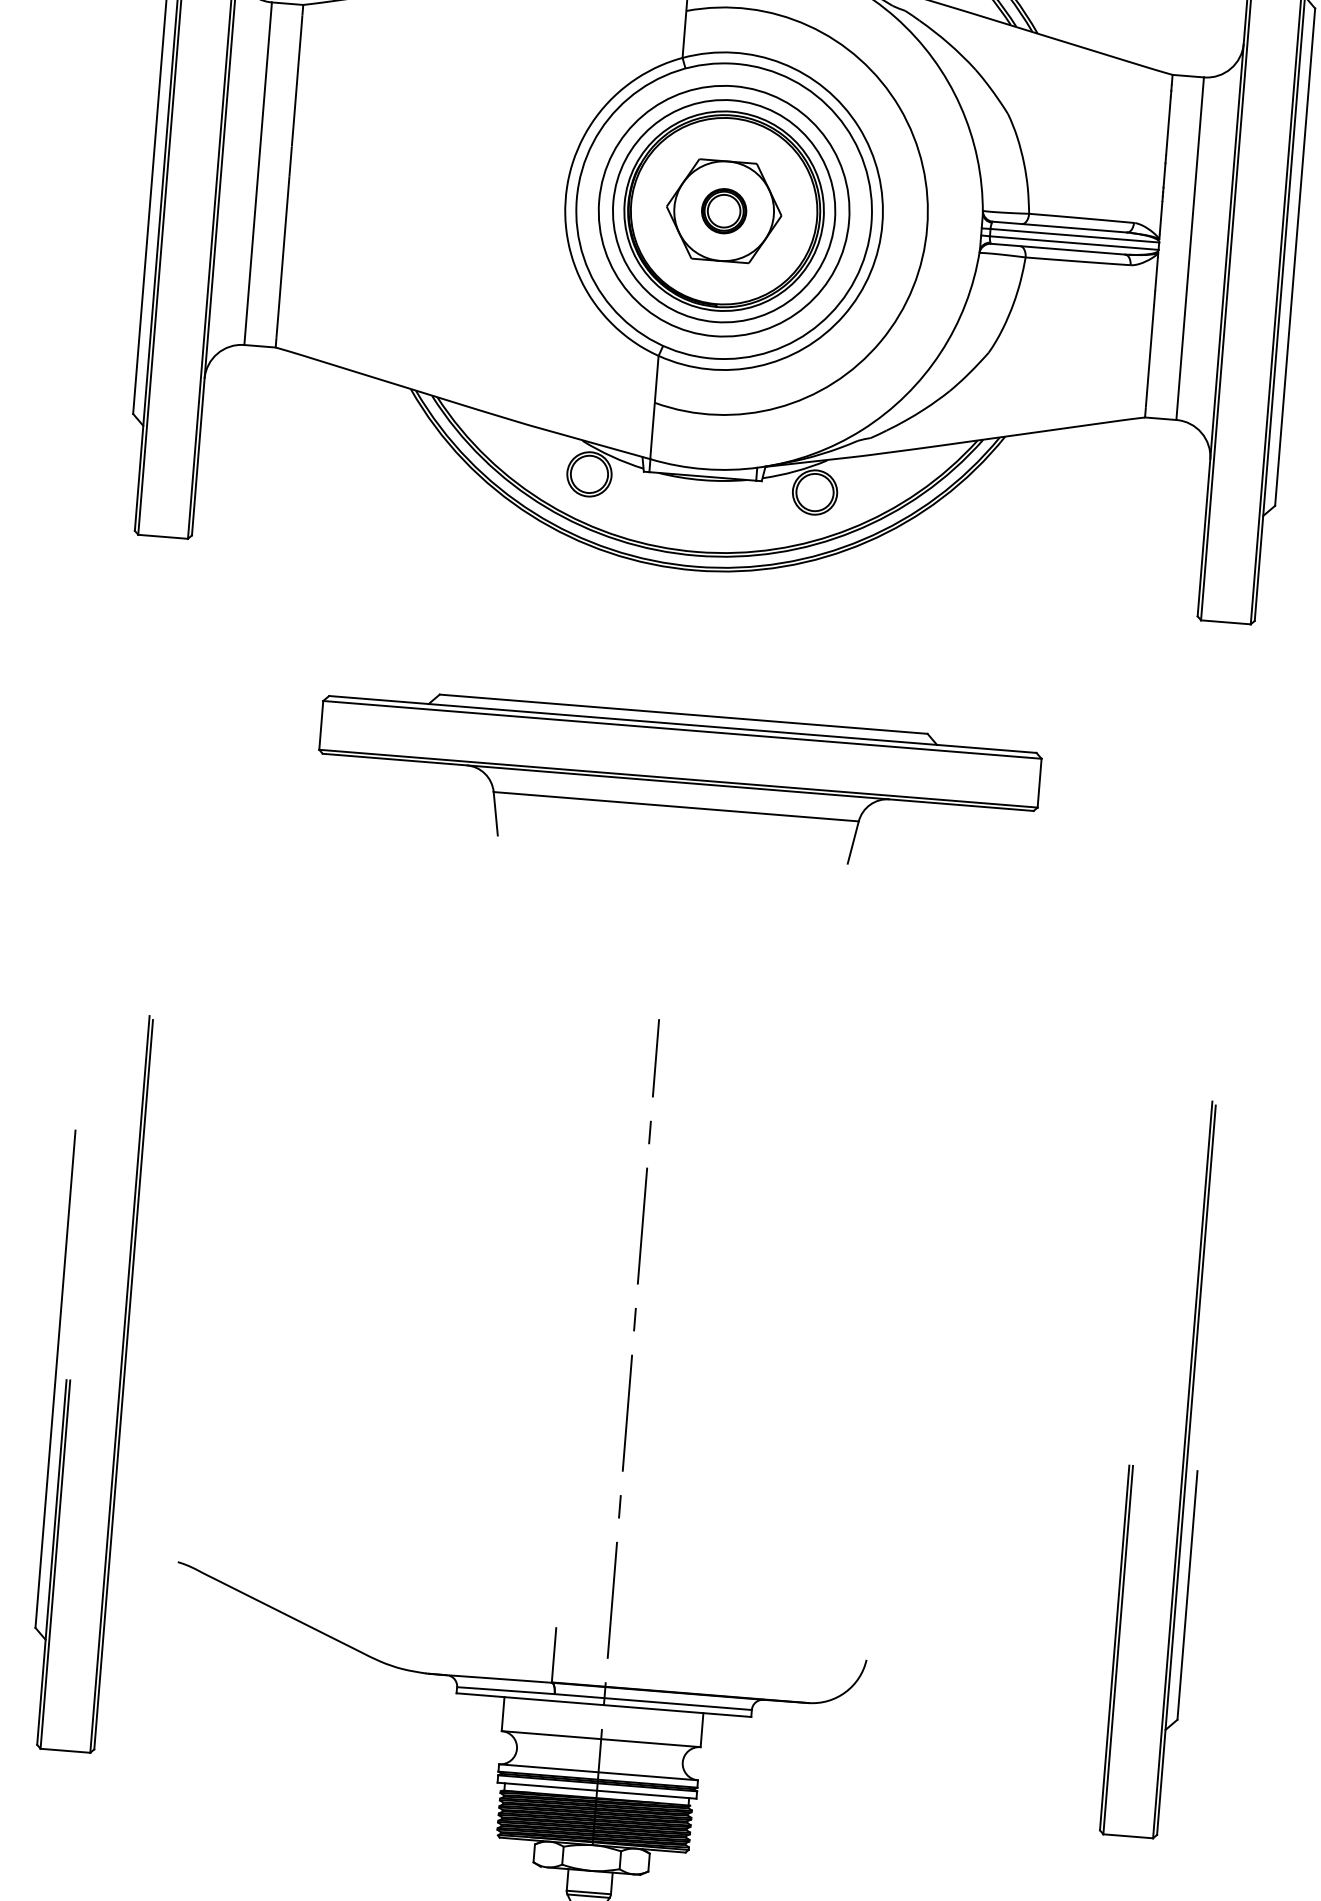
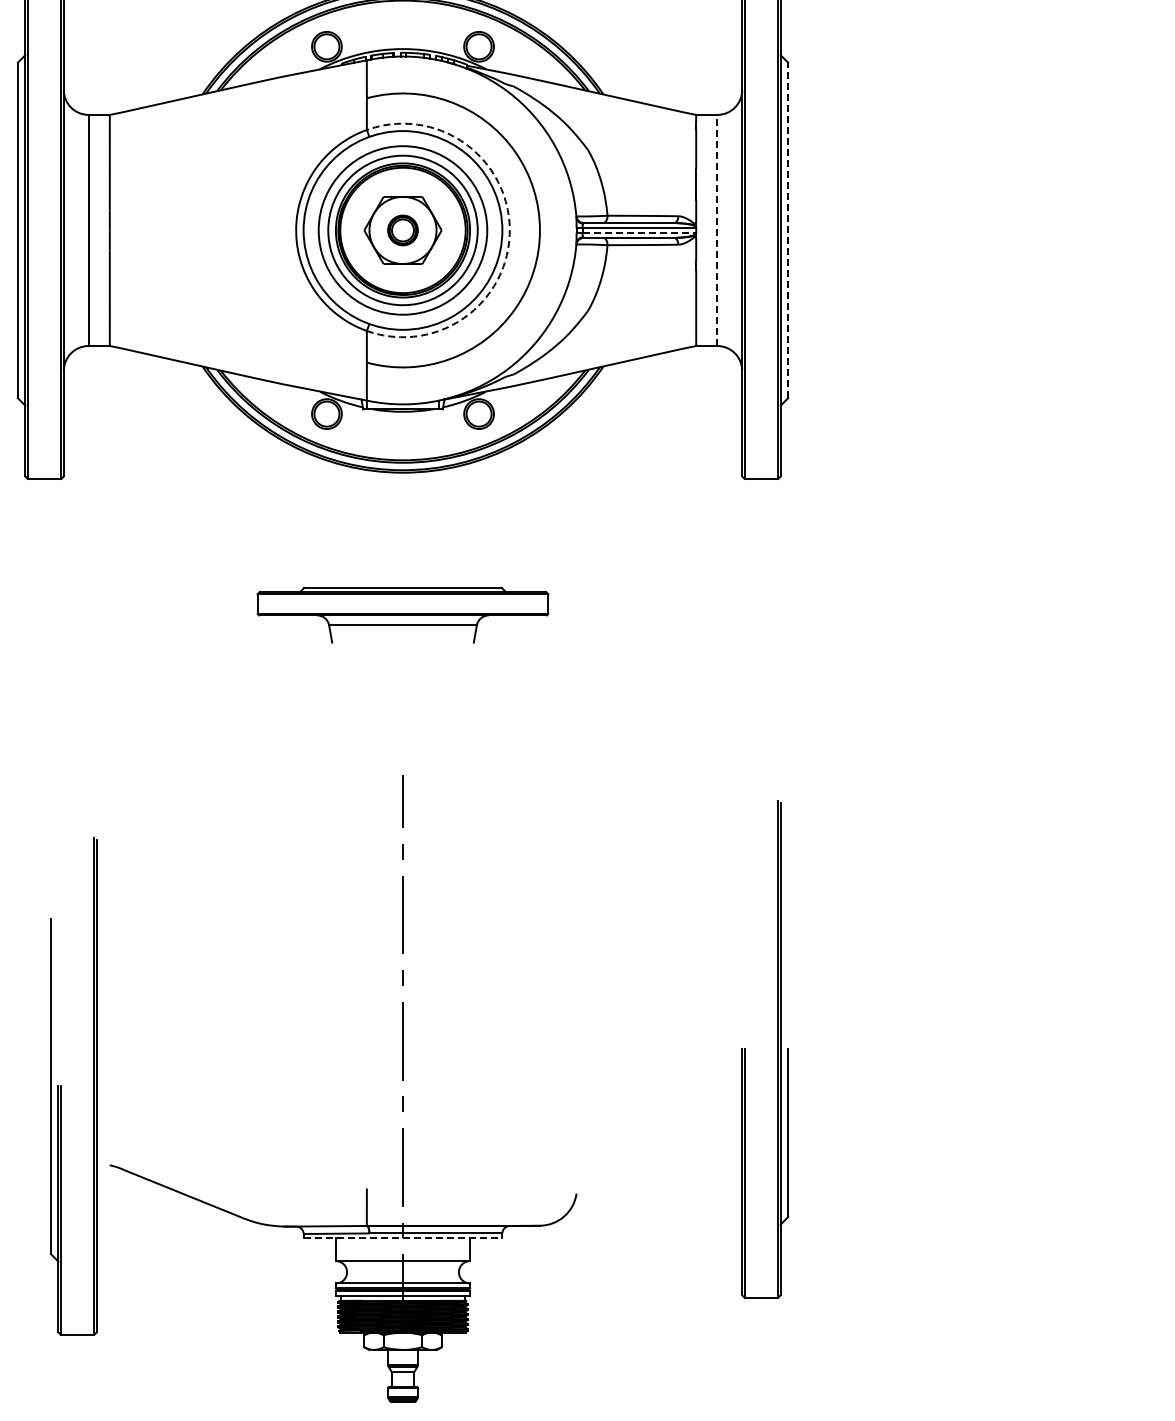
arc: (882, 223) -> (509, 230), solid -> dashed
line: (1074, 242) -> (639, 232), solid -> dashed
line: (1190, 248) -> (717, 230), solid -> dashed
line: (1295, 257) -> (788, 230), solid -> dashed
part: (677, 780) -> (402, 614), size x0.6
part: (71, 1380) -> (61, 1086), moved
line: (604, 1705) -> (403, 1238), solid -> dashed

